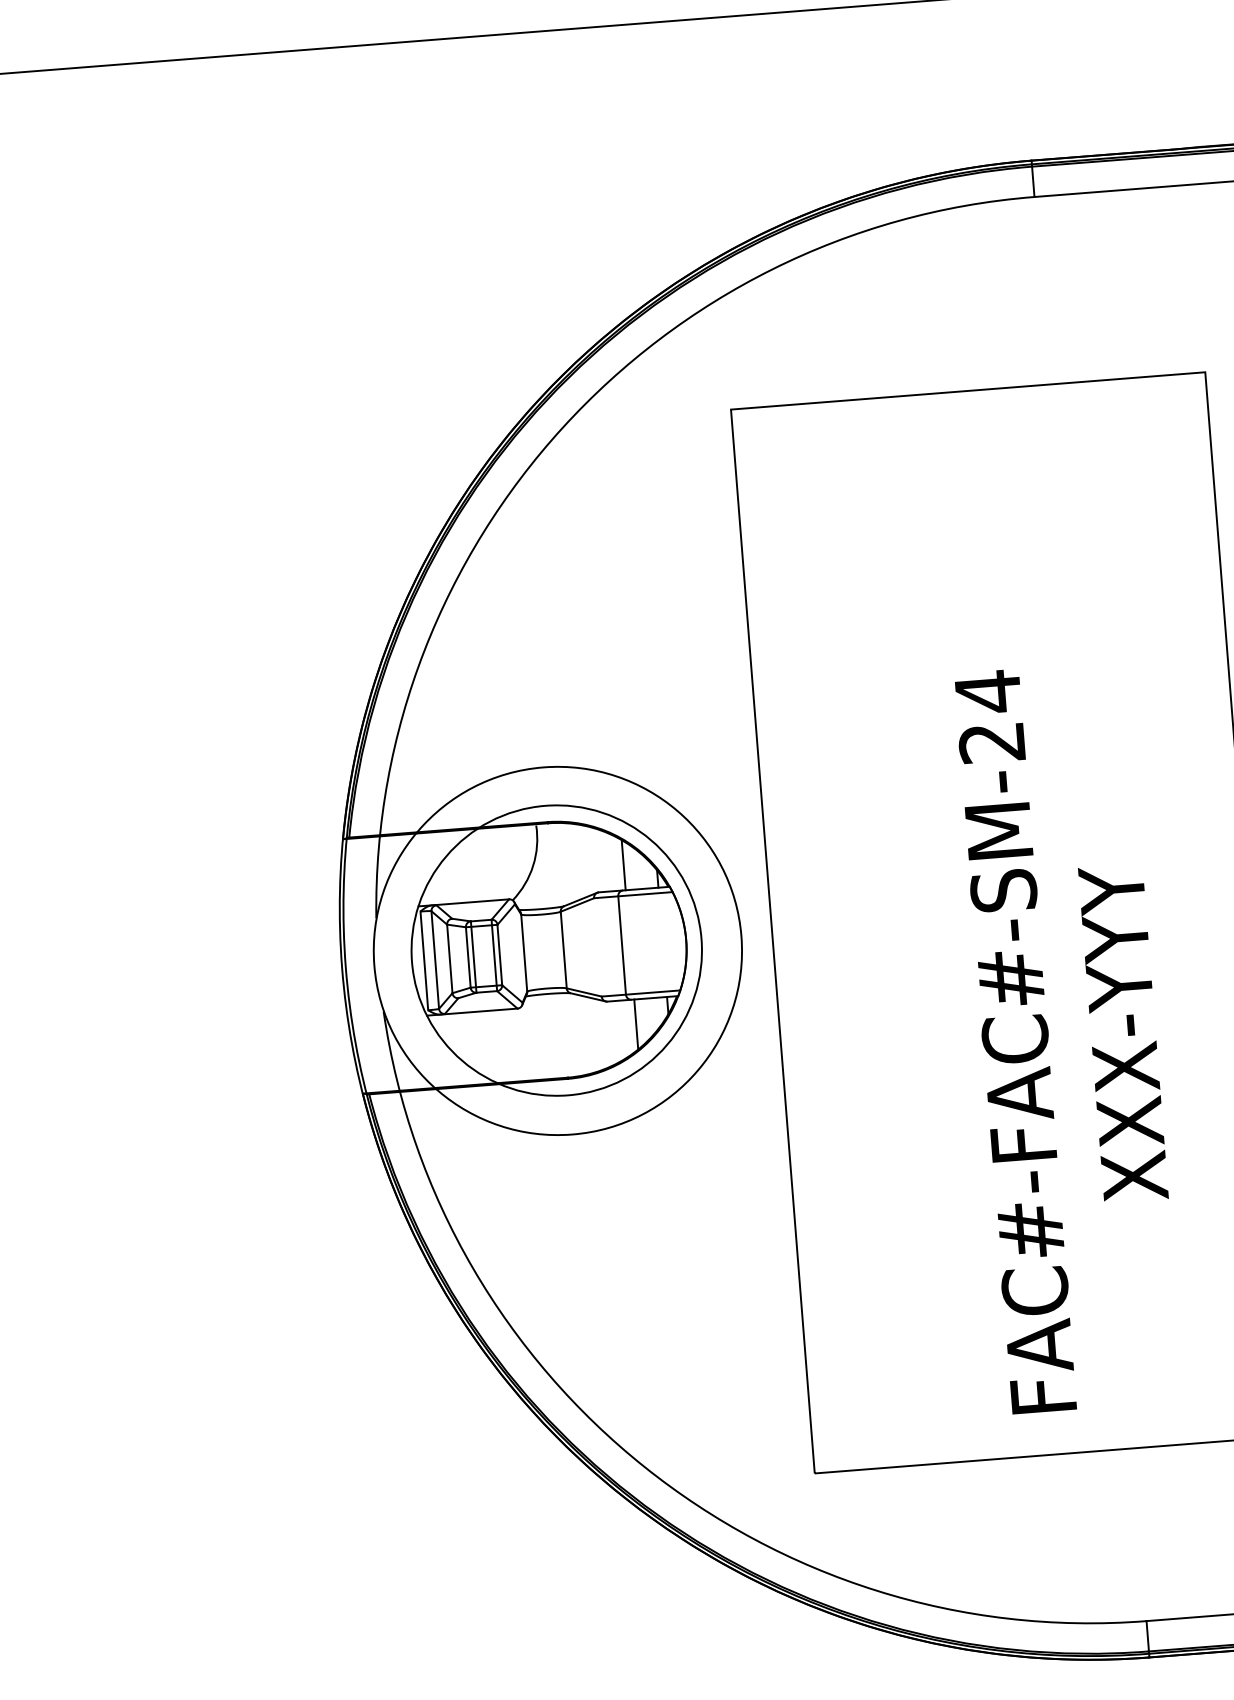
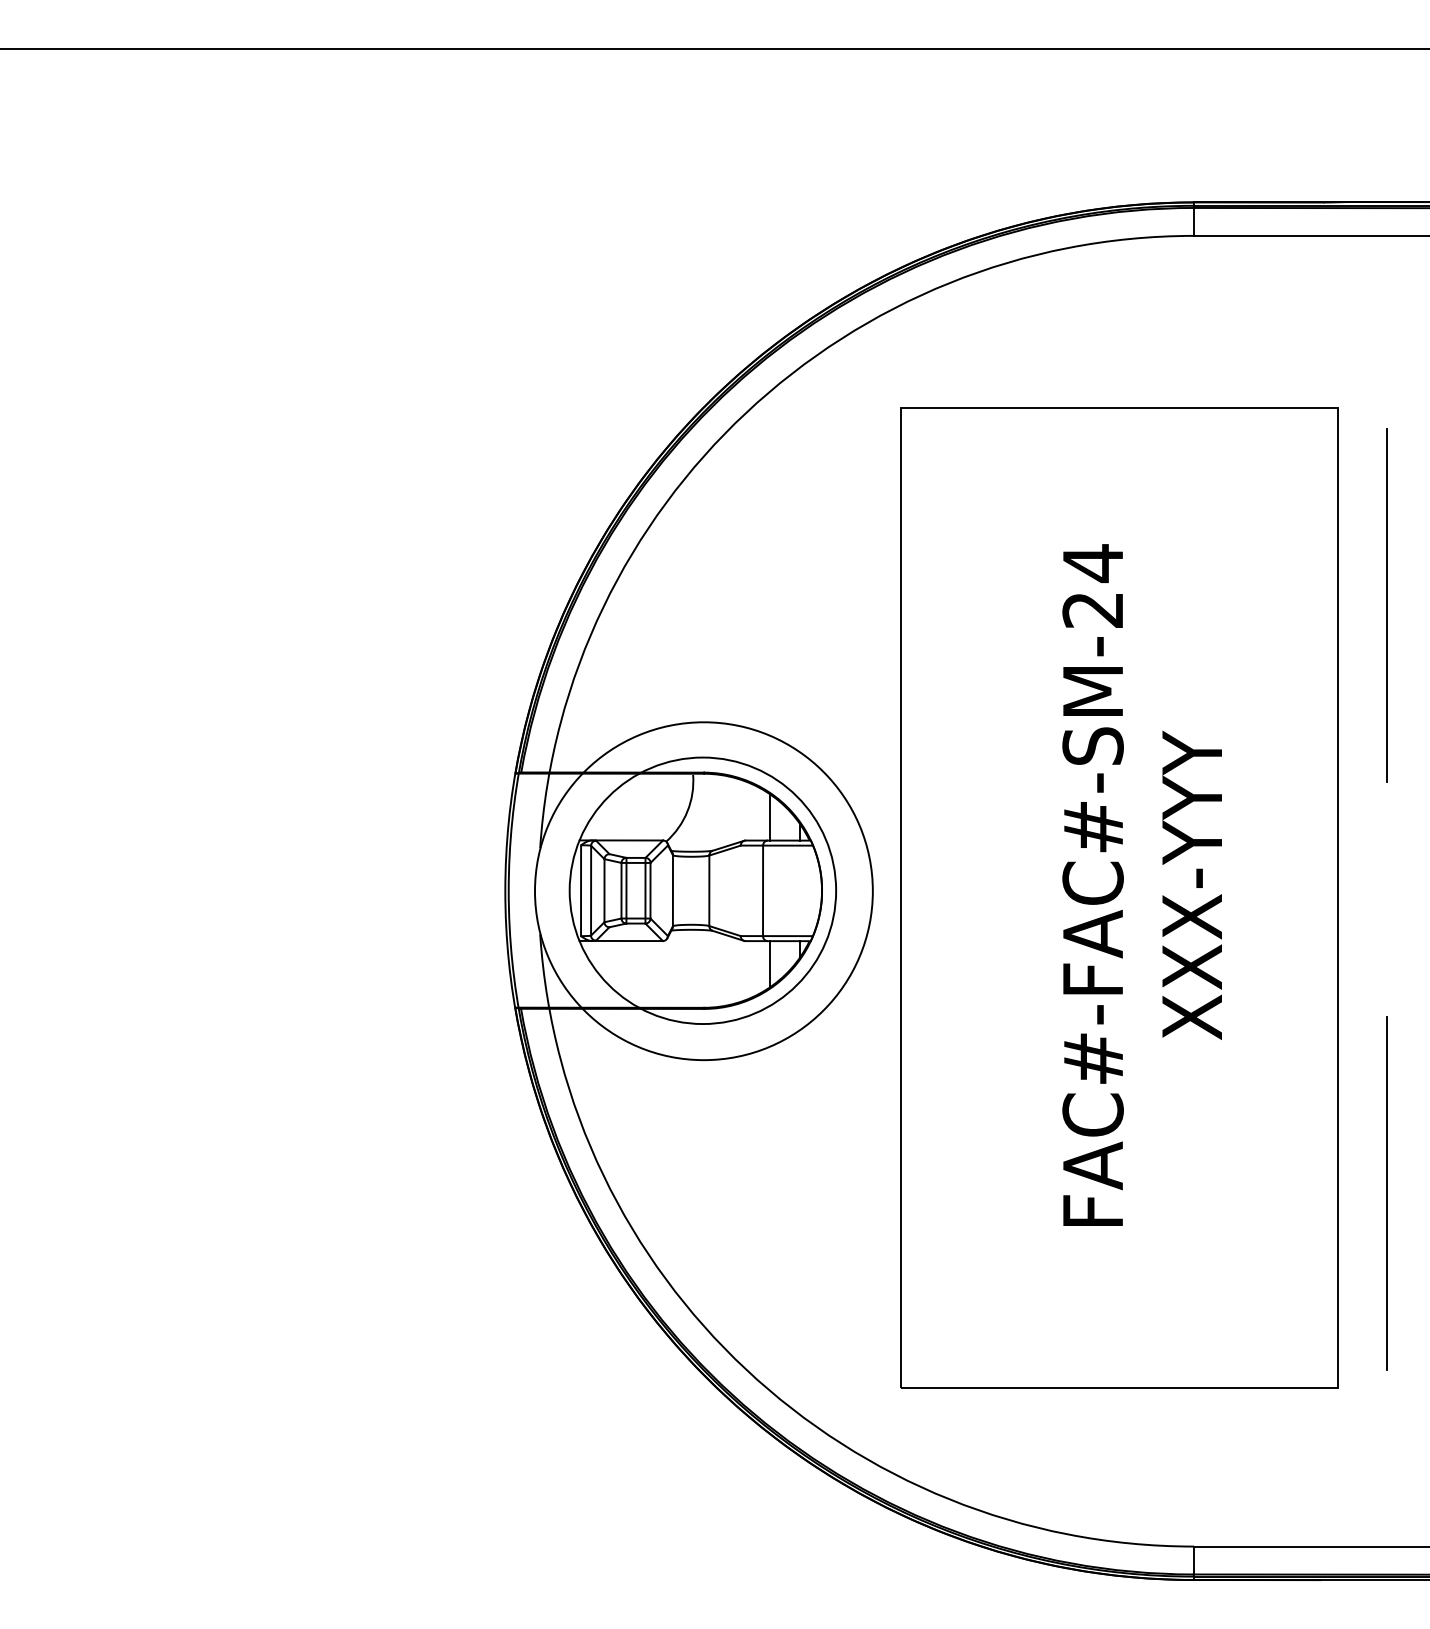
text: (1068, 1036) -> (1141, 884), moved

